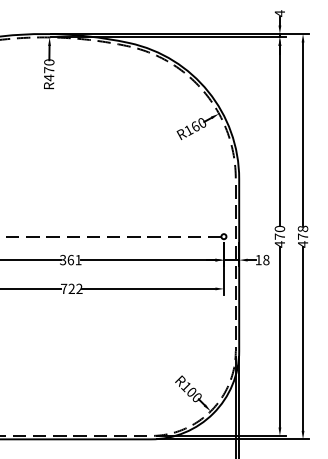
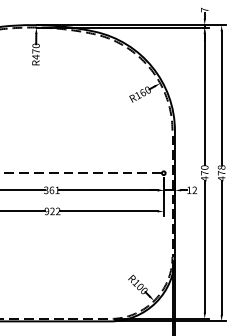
text: (279, 13) -> (204, 10), 4 -> 7
text: (266, 260) -> (194, 190), 18 -> 12
text: (64, 288) -> (47, 211), 722 -> 922

